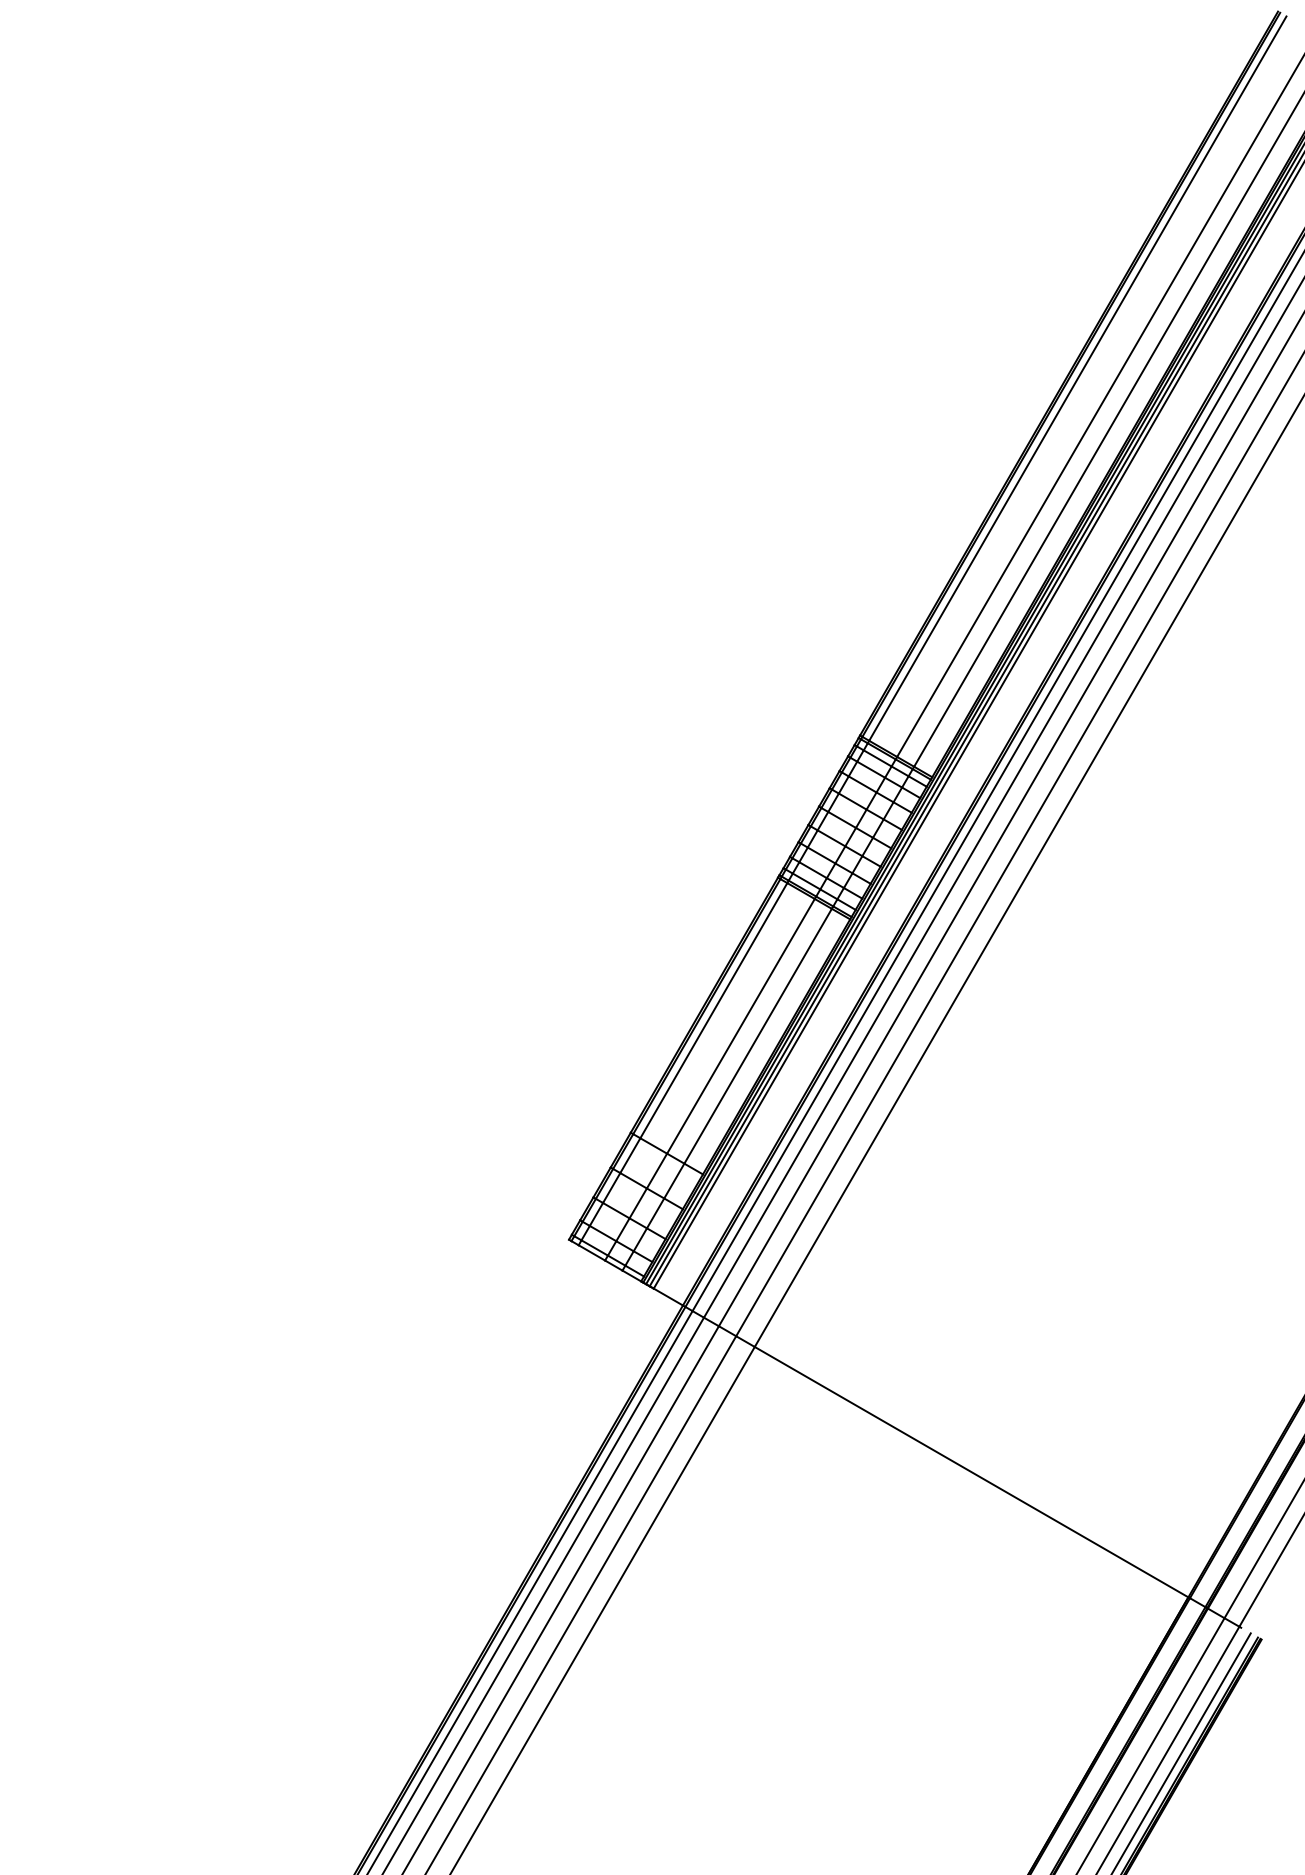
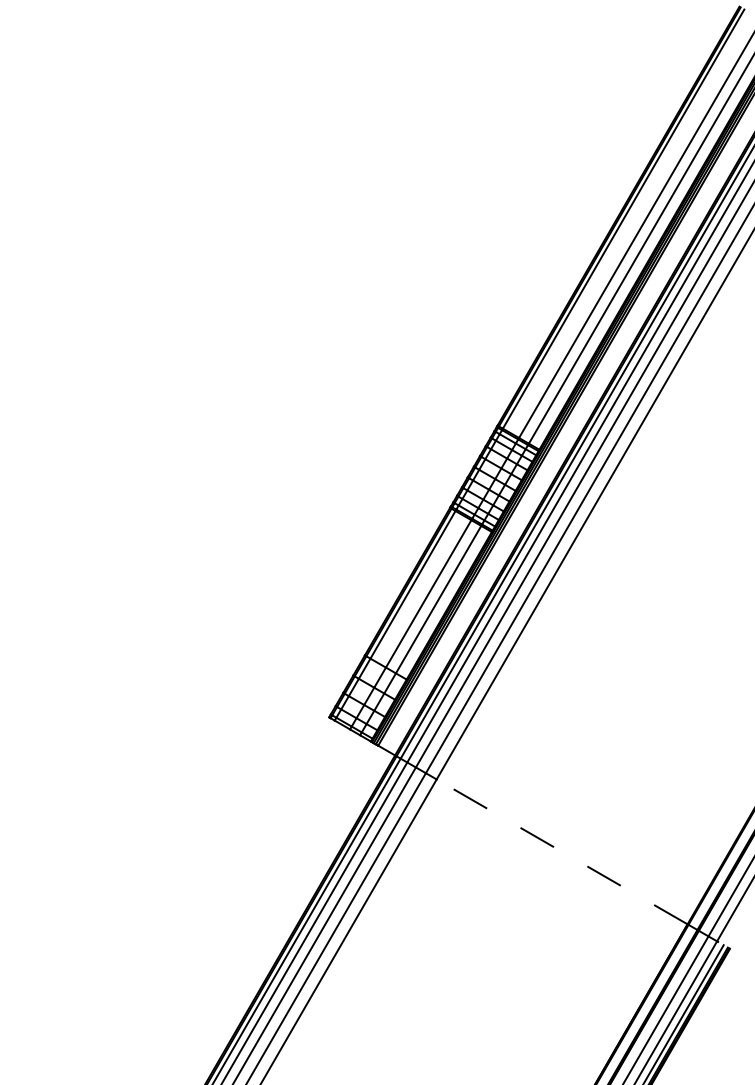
line: (972, 1471) -> (562, 851), solid -> dashed

